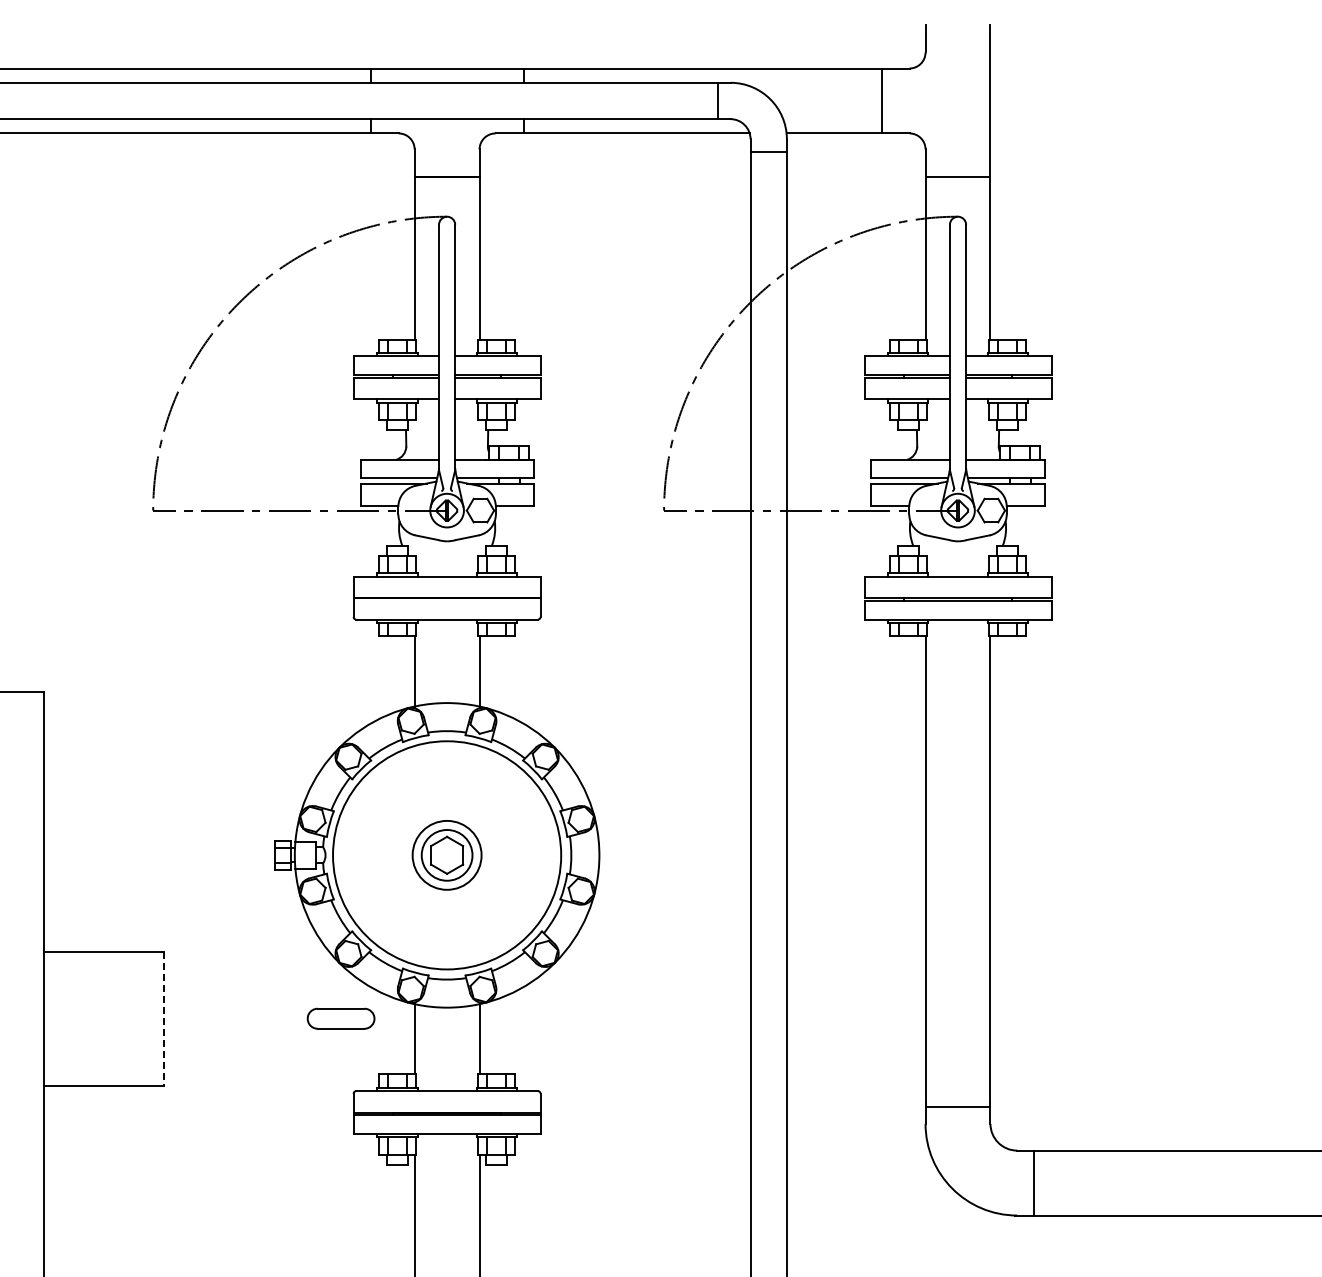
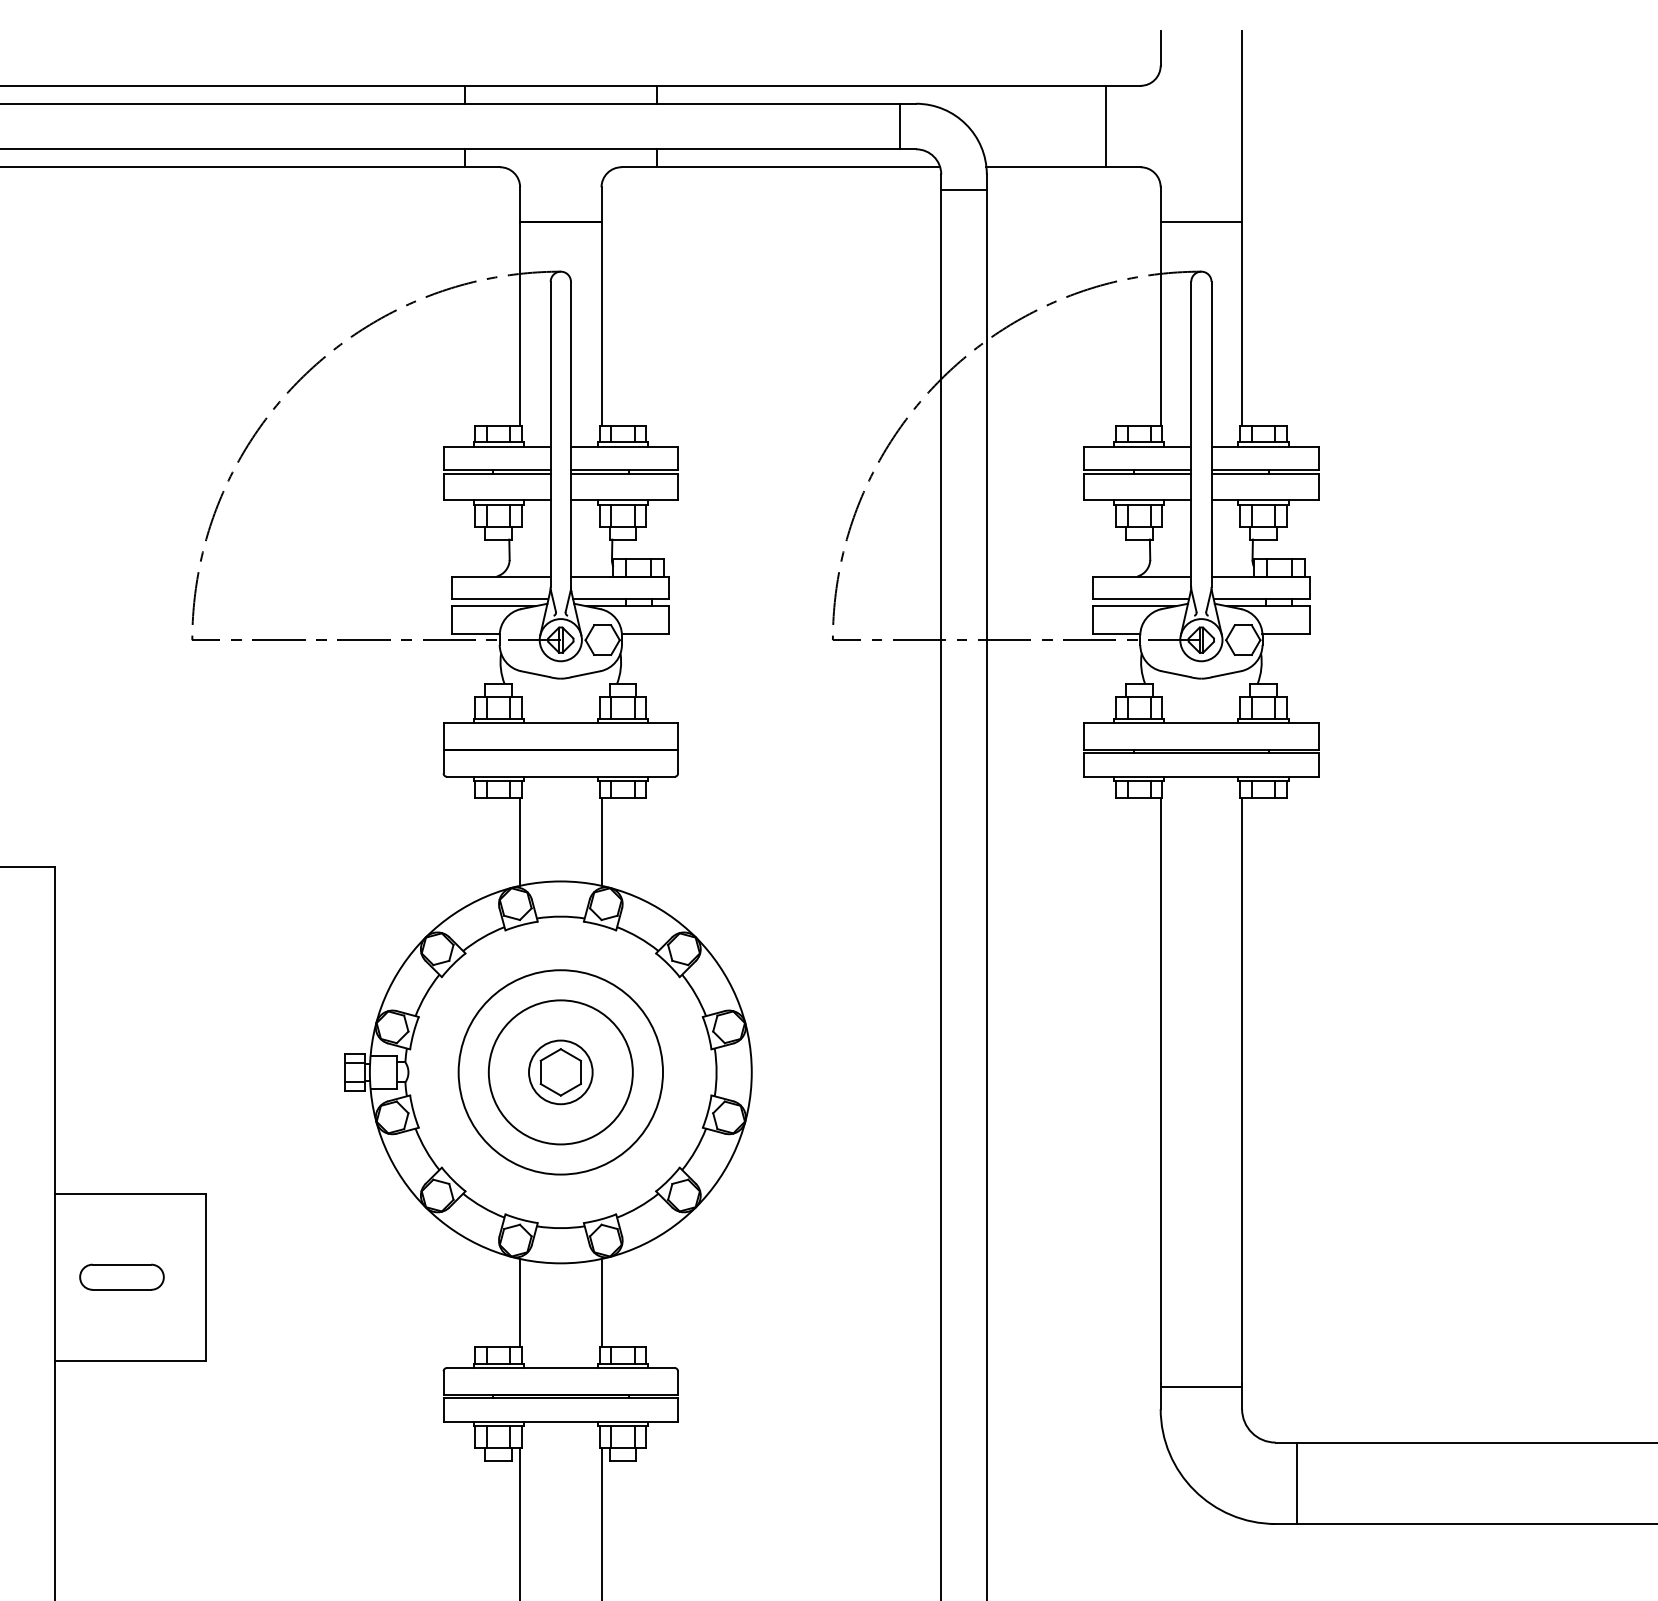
circle: (446, 854) -> (560, 1071), size x0.71
circle: (446, 854) -> (560, 1071), size x1.67
line: (163, 1018) -> (205, 1276), dashed -> solid
part: (340, 1018) -> (121, 1276), moved

